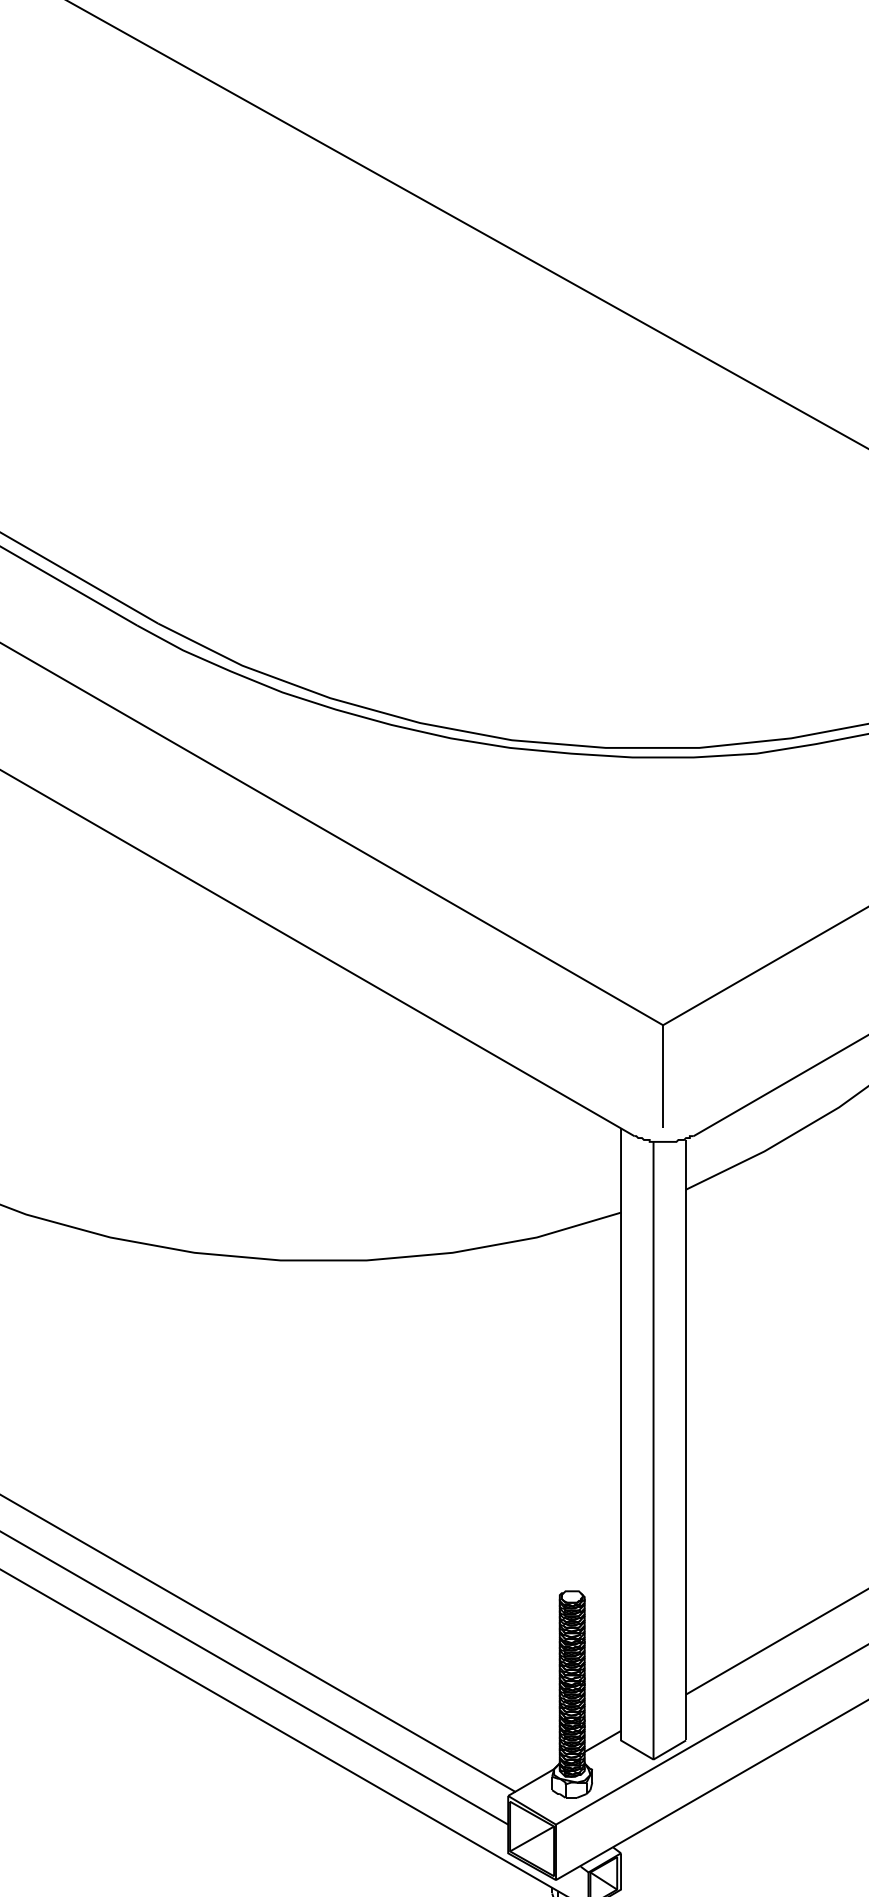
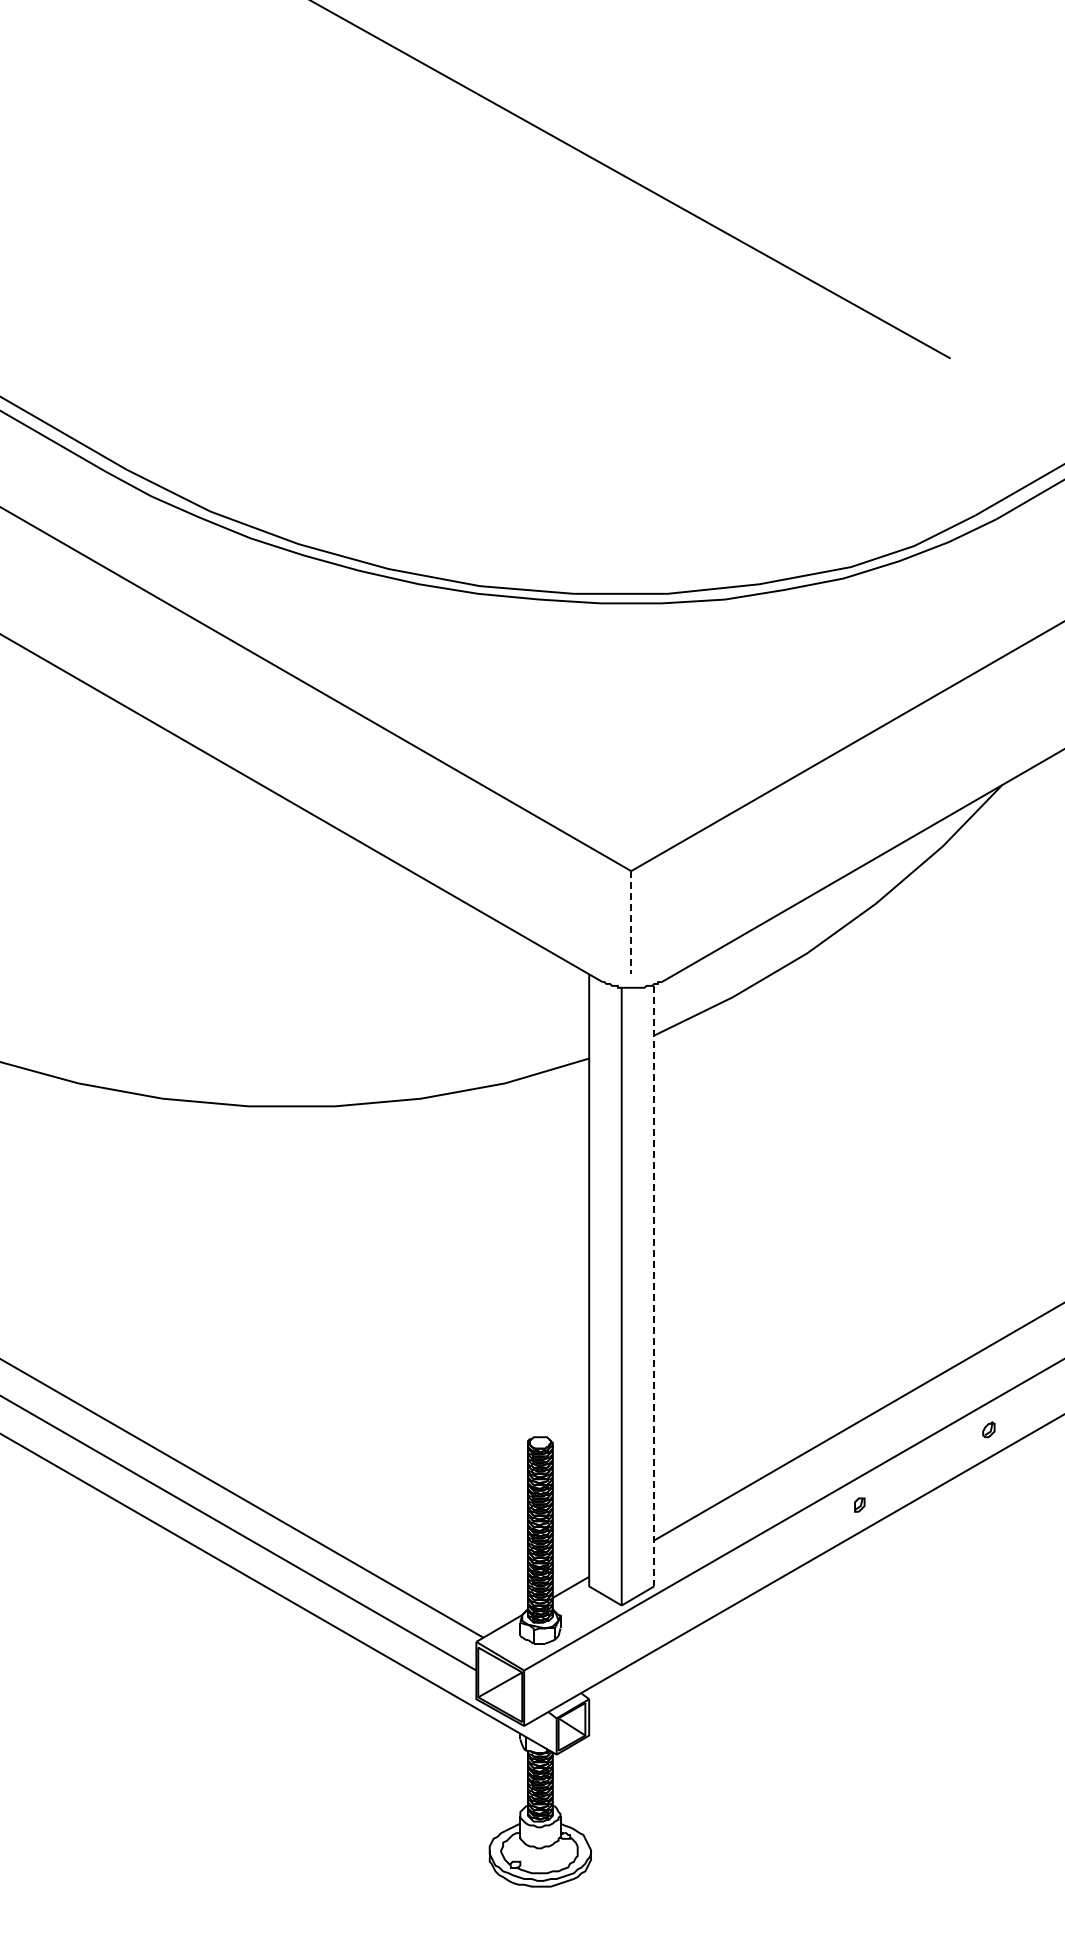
line: (663, 1076) -> (631, 922), solid -> dashed
line: (686, 1440) -> (654, 1286), solid -> dashed

